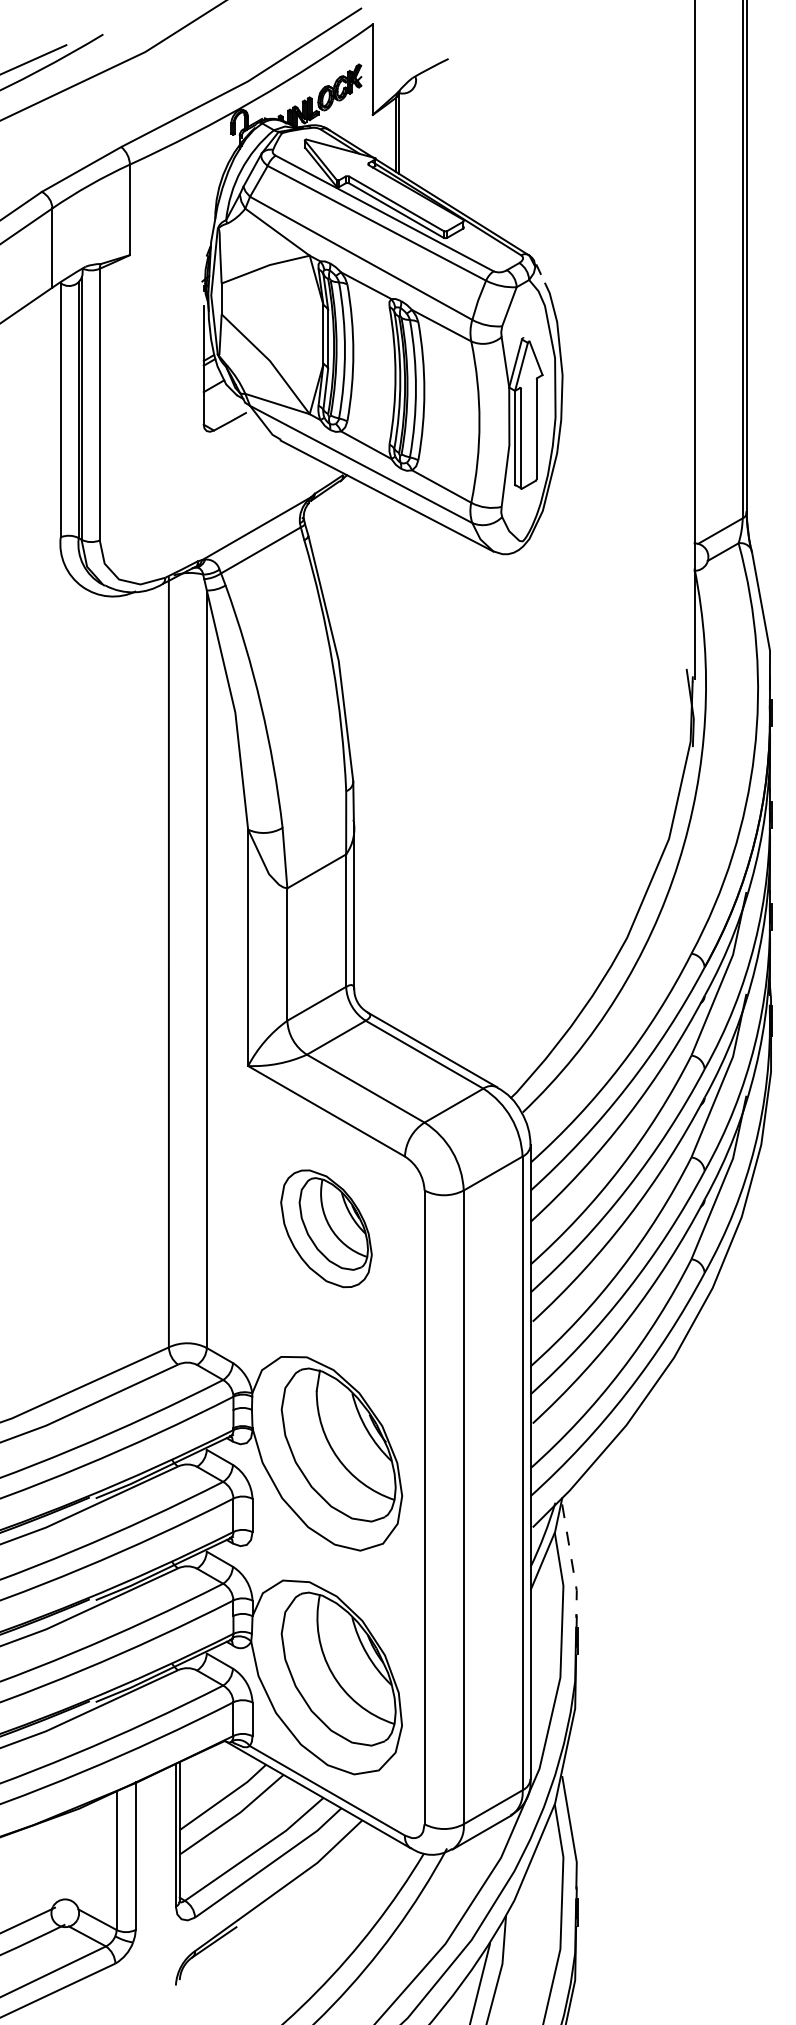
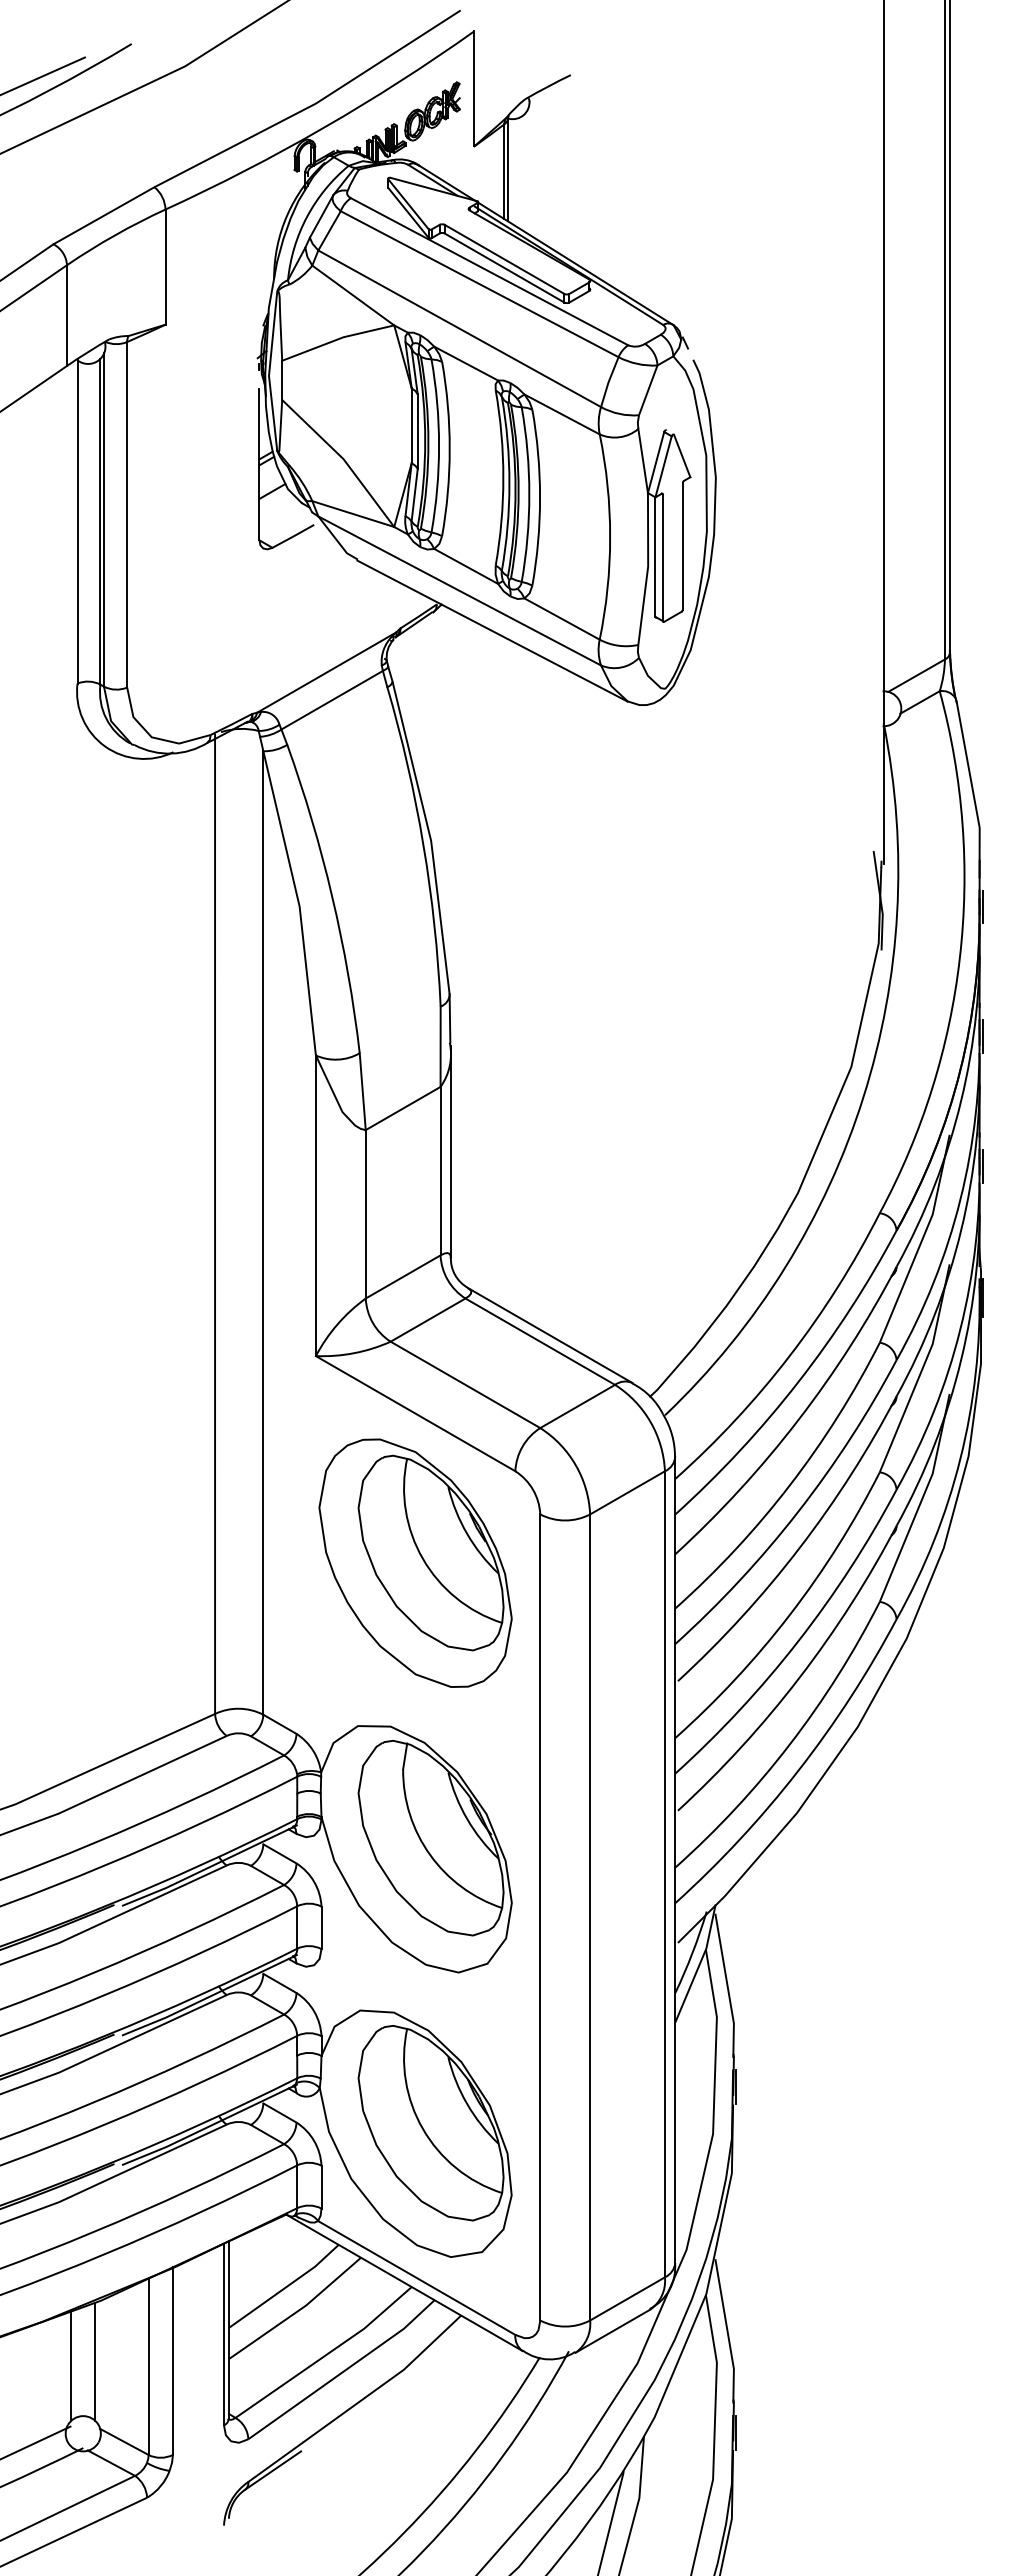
part: (326, 1228) -> (415, 1562), size x1.67
line: (571, 1561) -> (727, 1986), dashed -> solid
line: (74, 1856) -> (95, 2361), added
line: (56, 1860) -> (71, 2366), added

